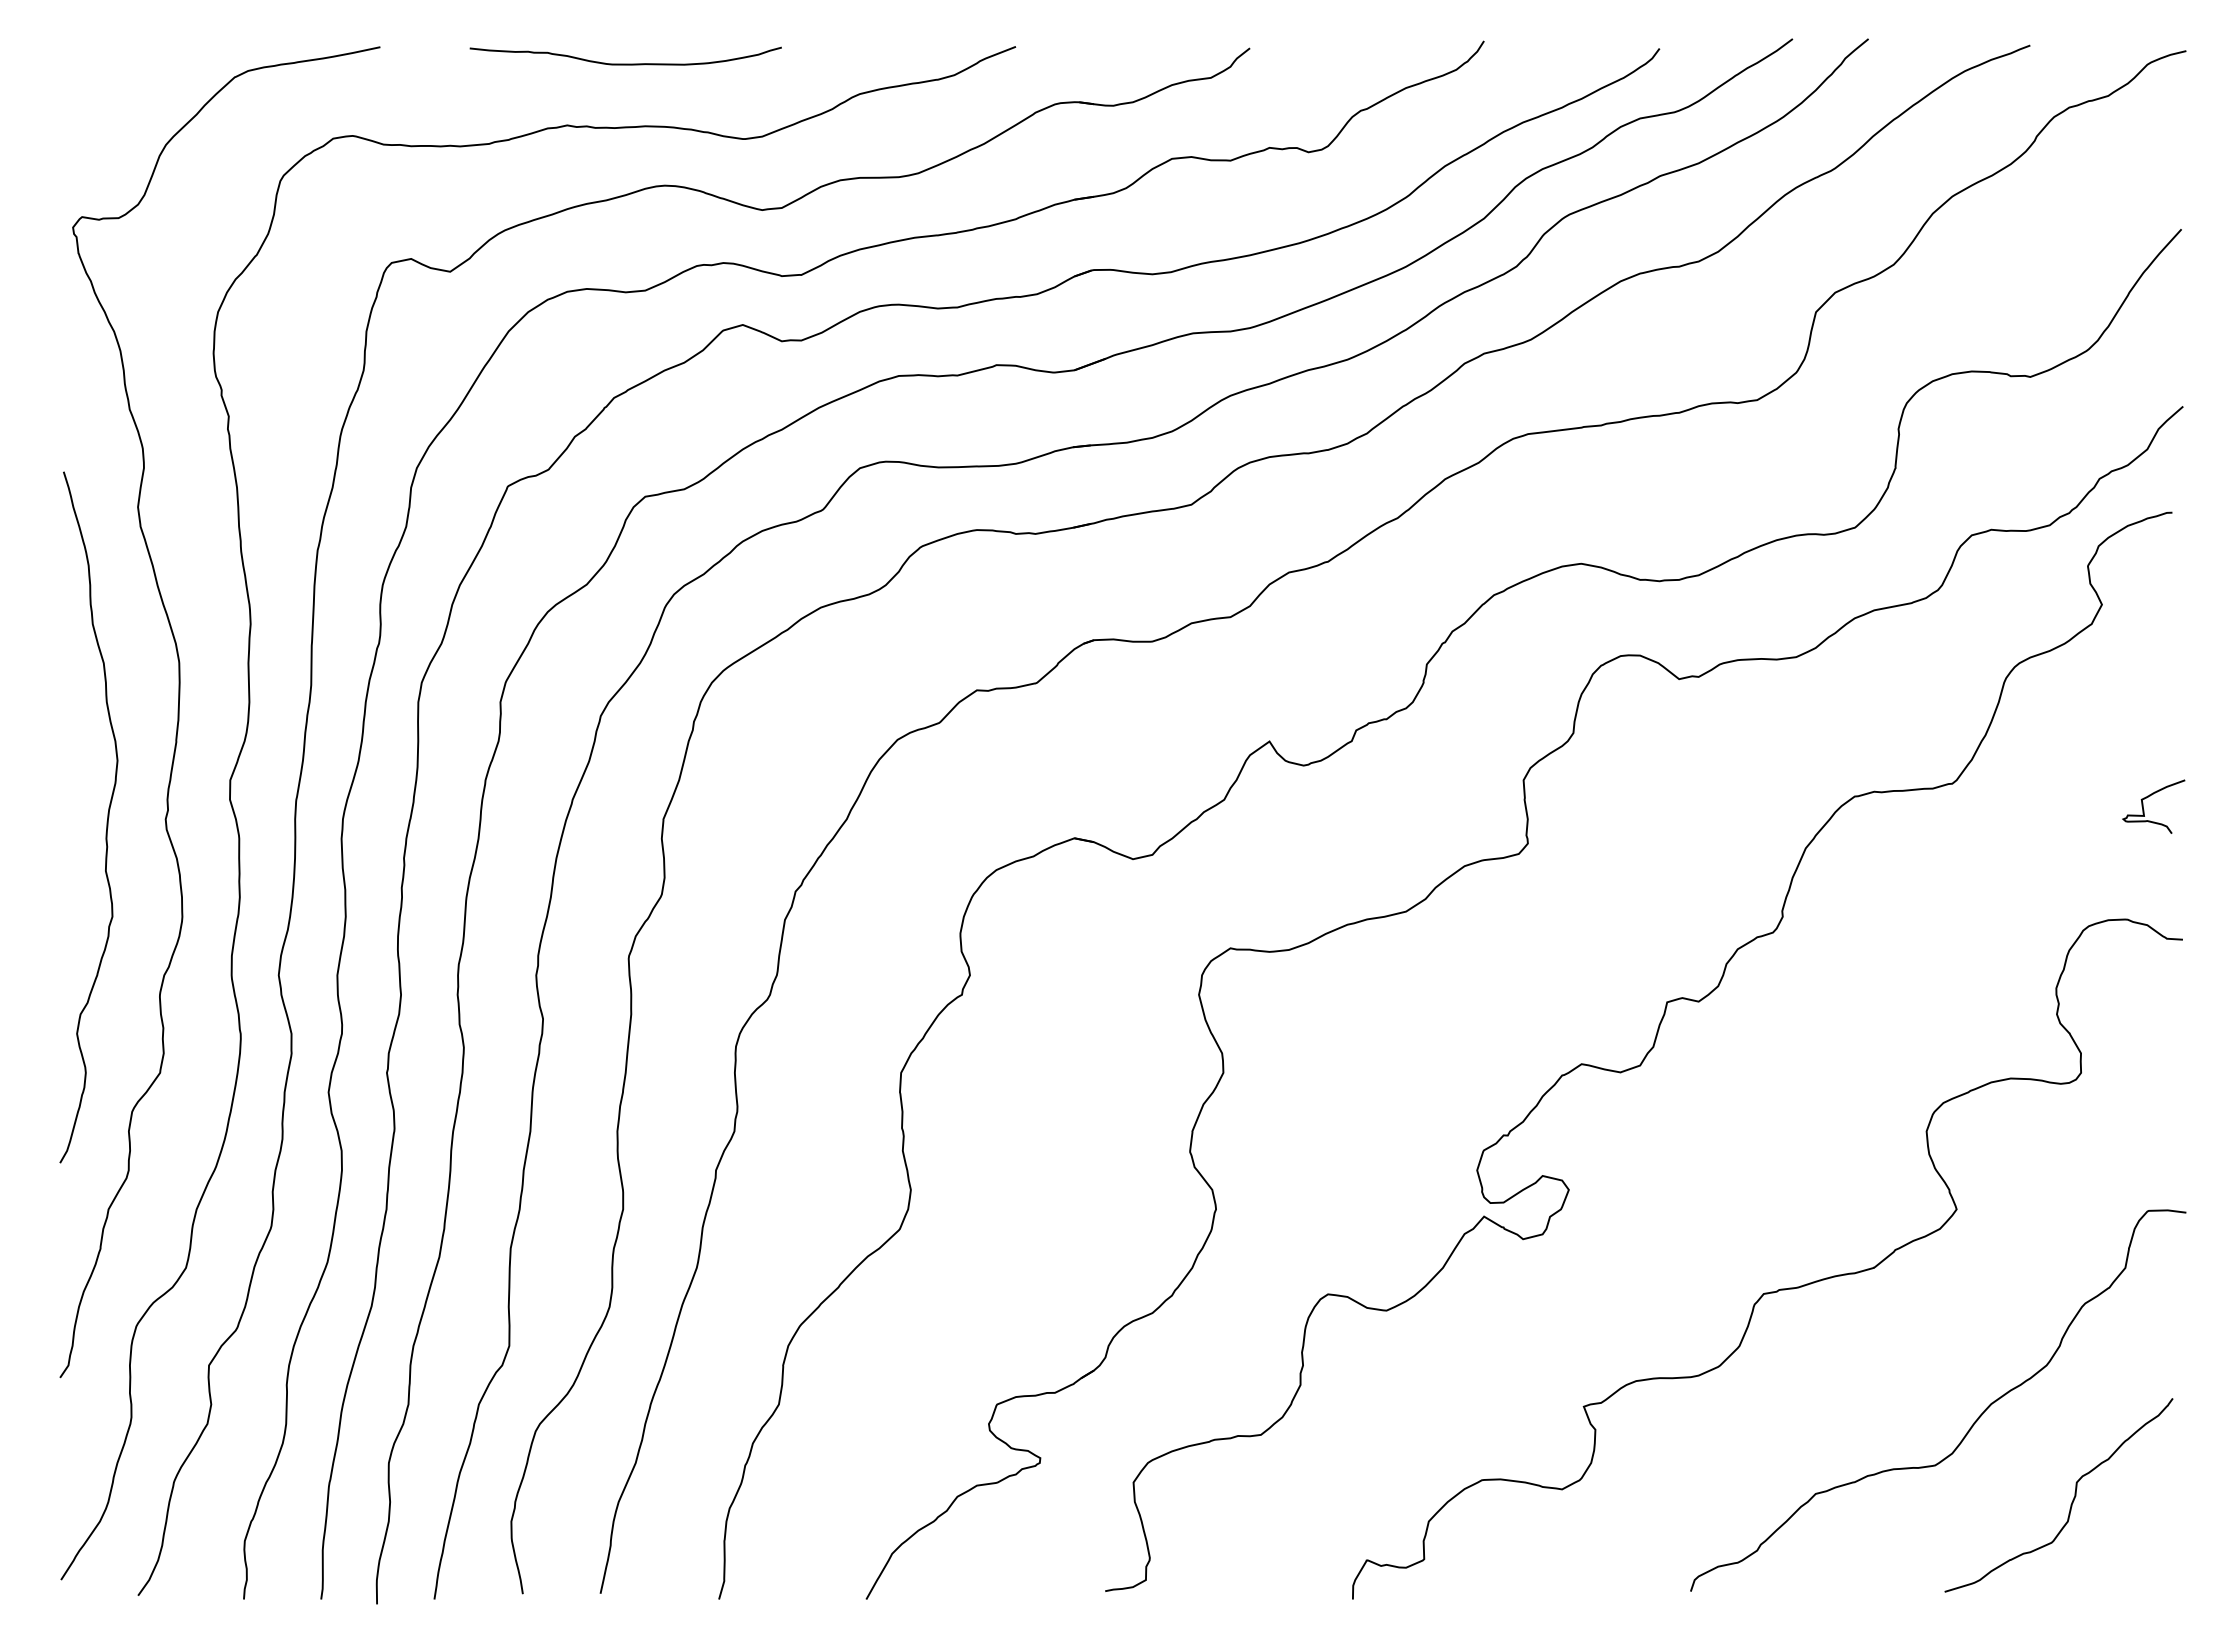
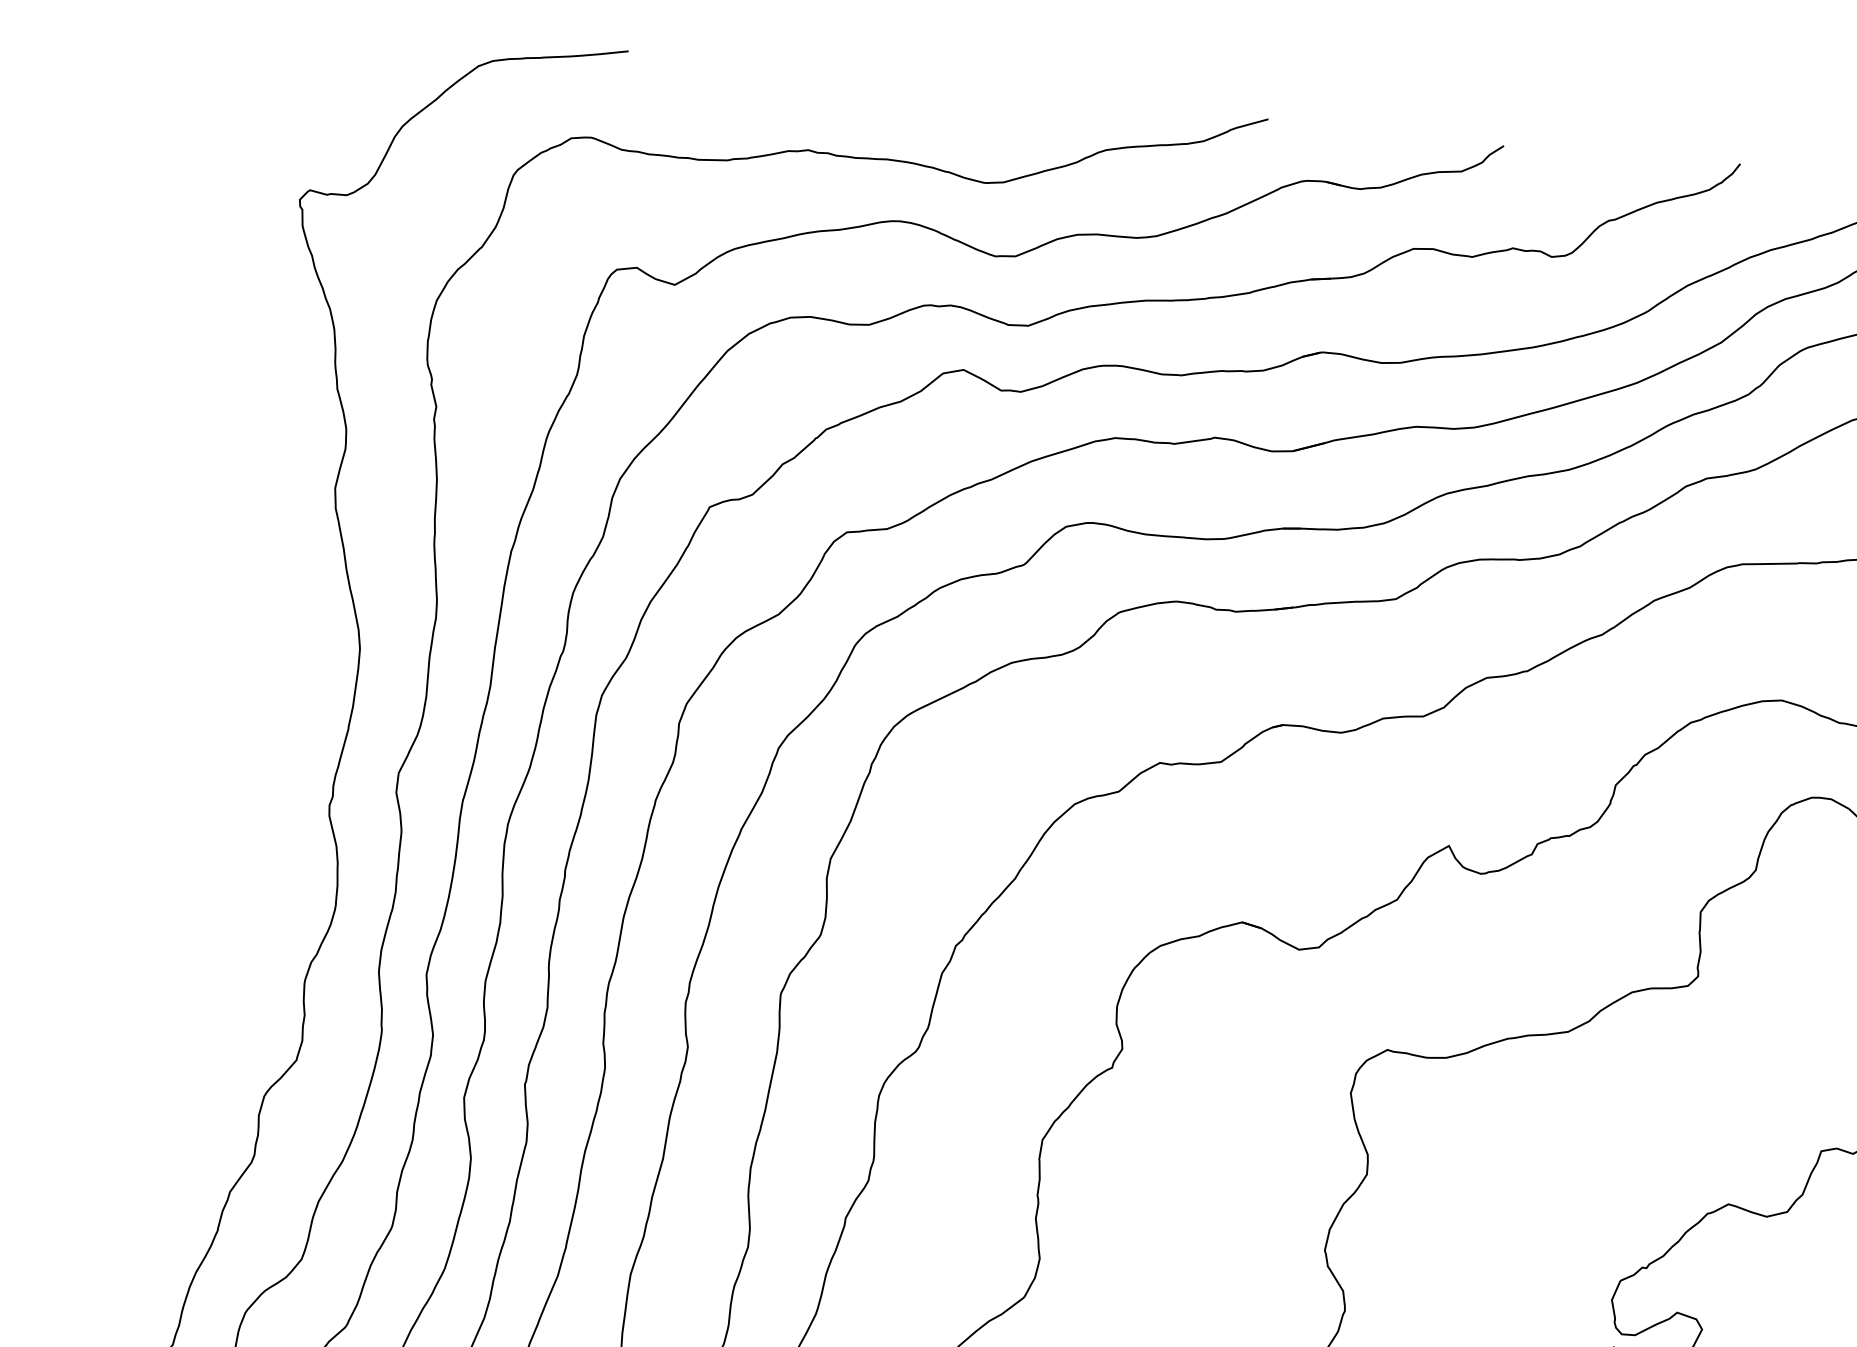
curve: (625, 63) -> (873, 94), removed
curve: (106, 821) -> (269, 801), removed

